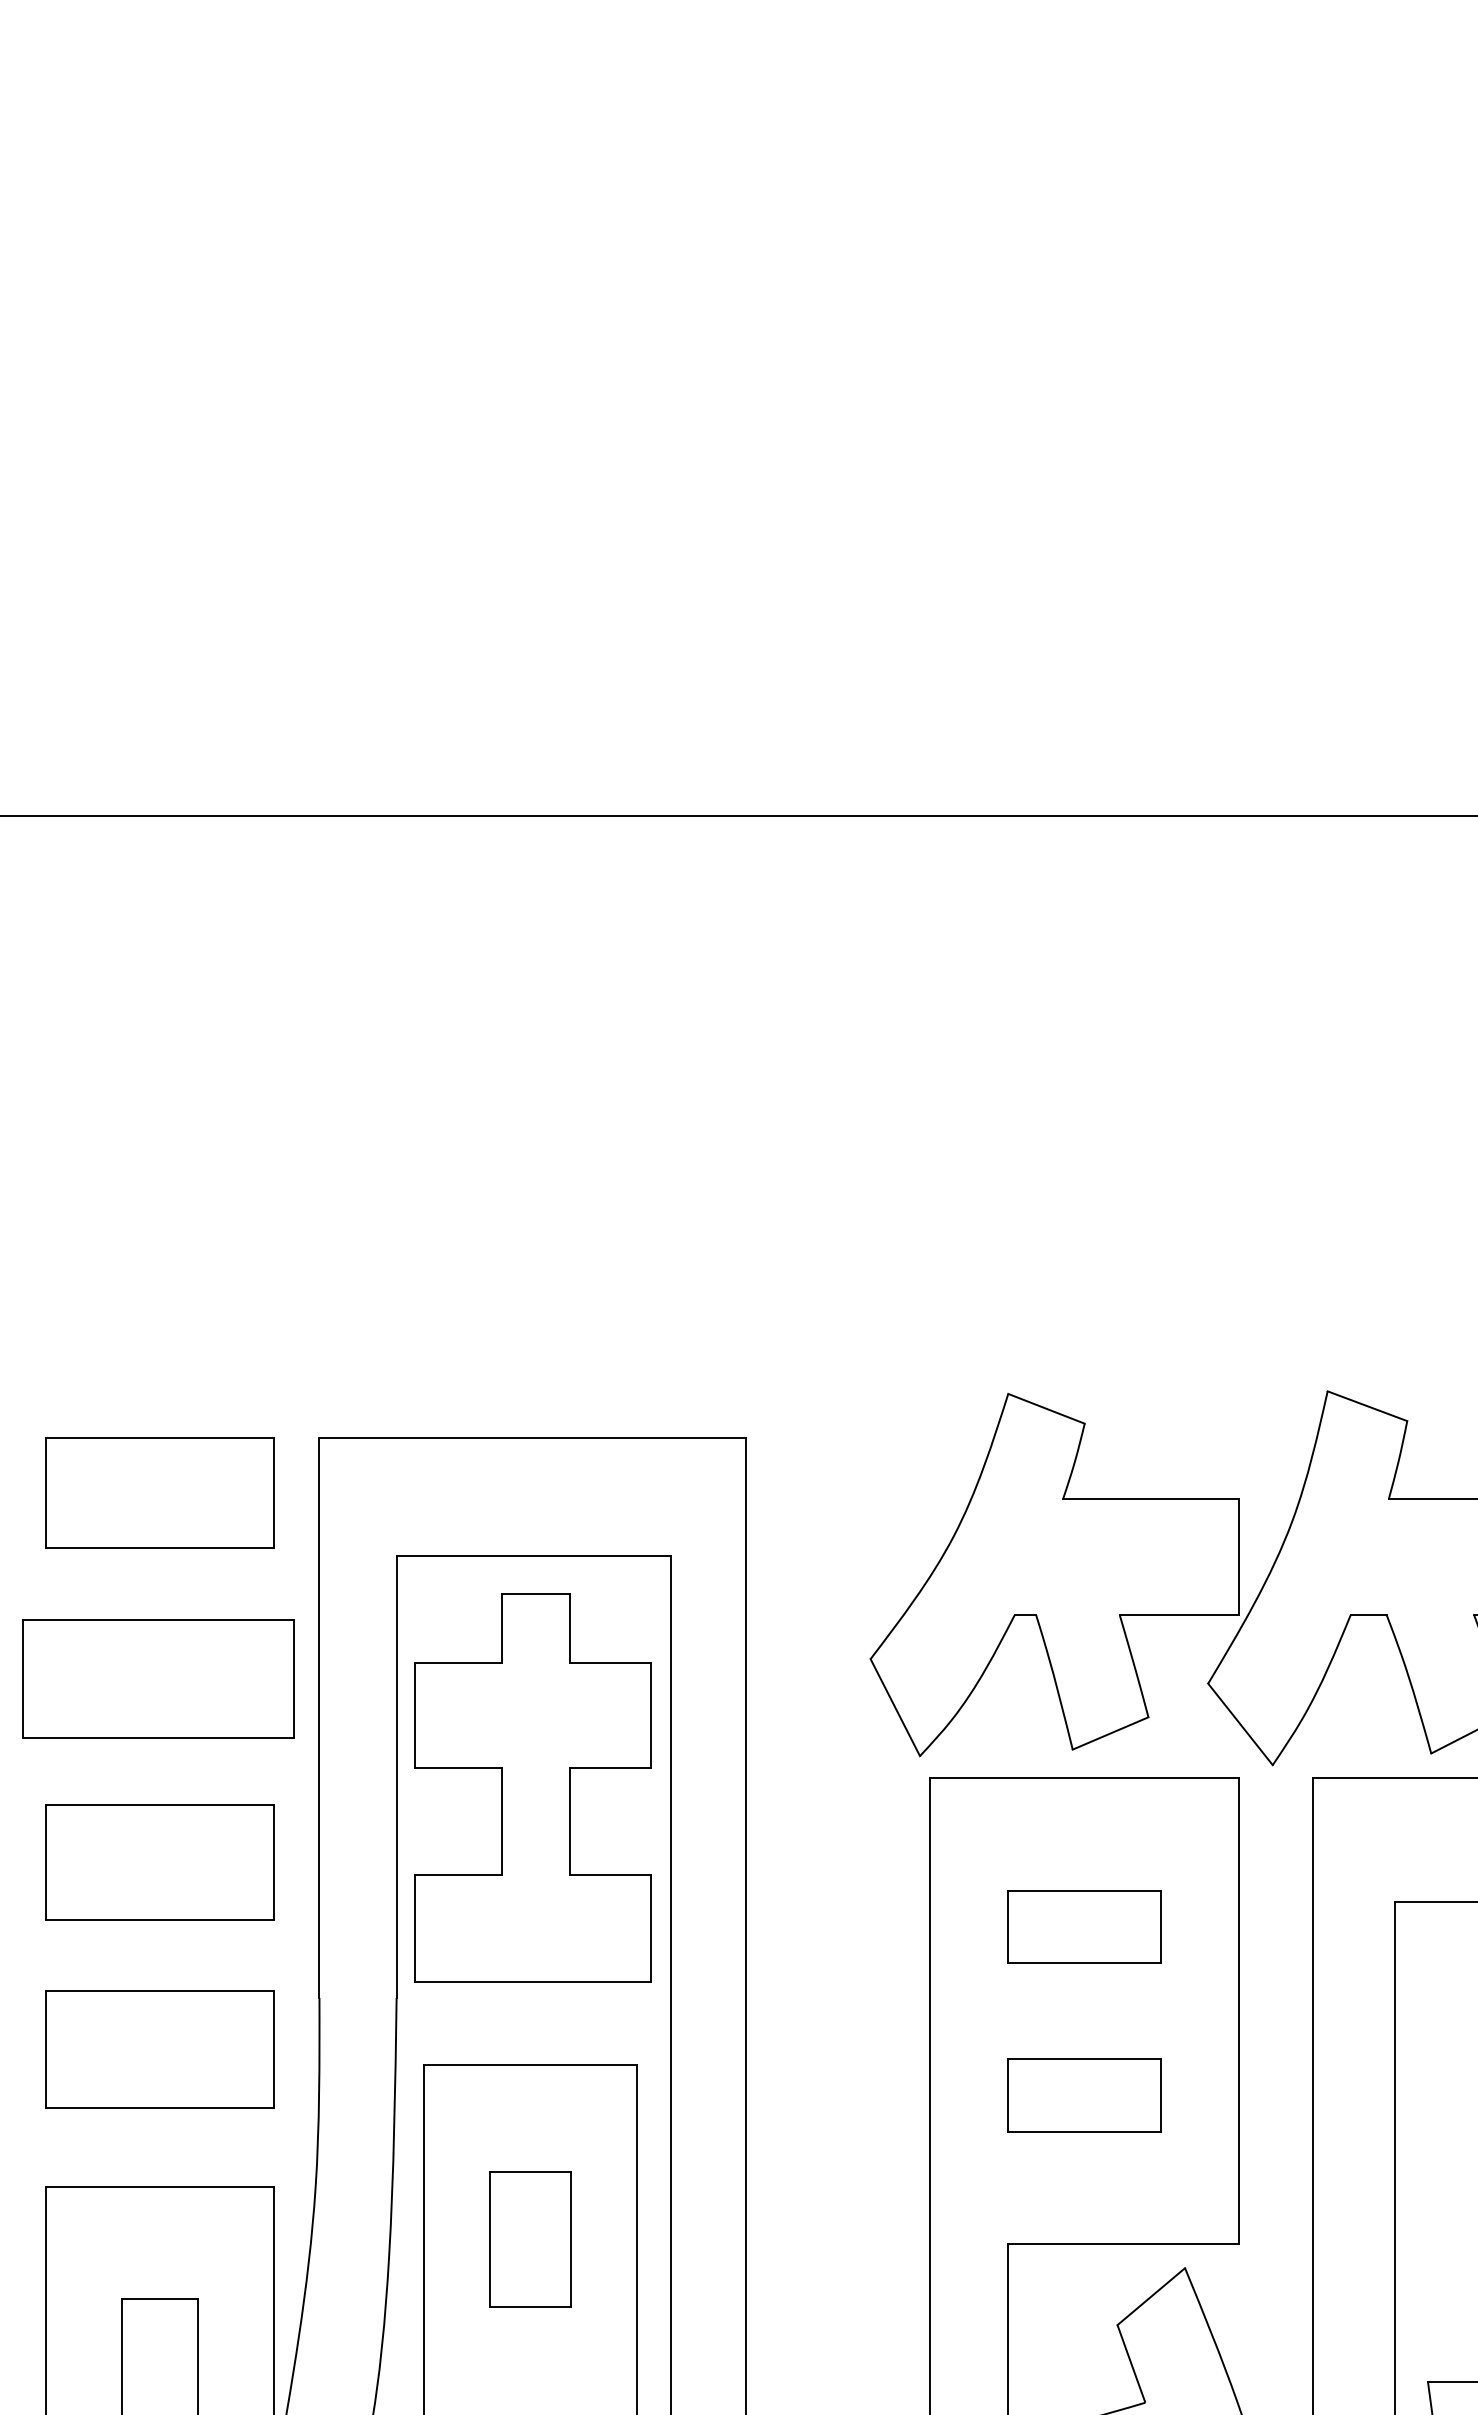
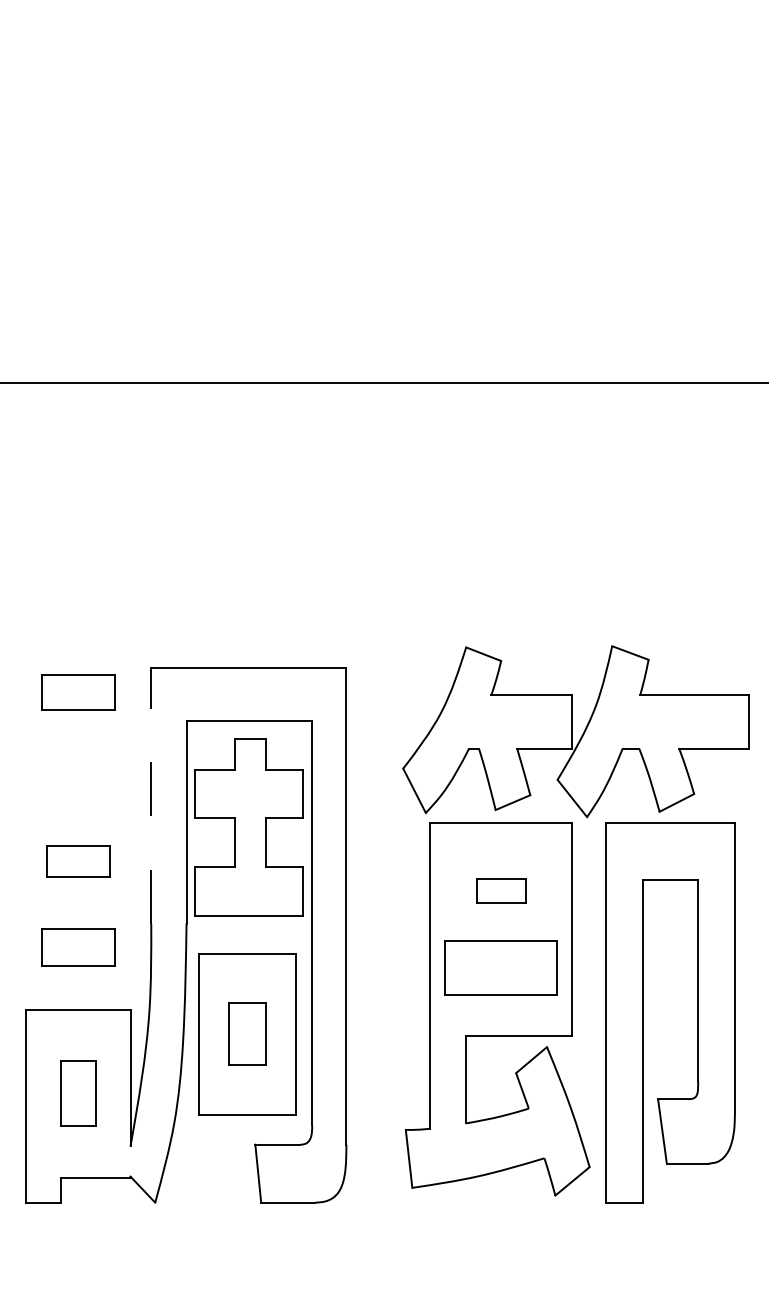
part: (160, 1492) -> (78, 692), size x0.7
part: (158, 1678) -> (77, 777), removed
line: (319, 1717) -> (151, 795), solid -> dashed
part: (160, 1862) -> (78, 861), size x0.6
part: (1083, 1925) -> (500, 890), size x0.7
part: (160, 2050) -> (78, 947), size x0.7
part: (1083, 2094) -> (500, 967), size x1.6

